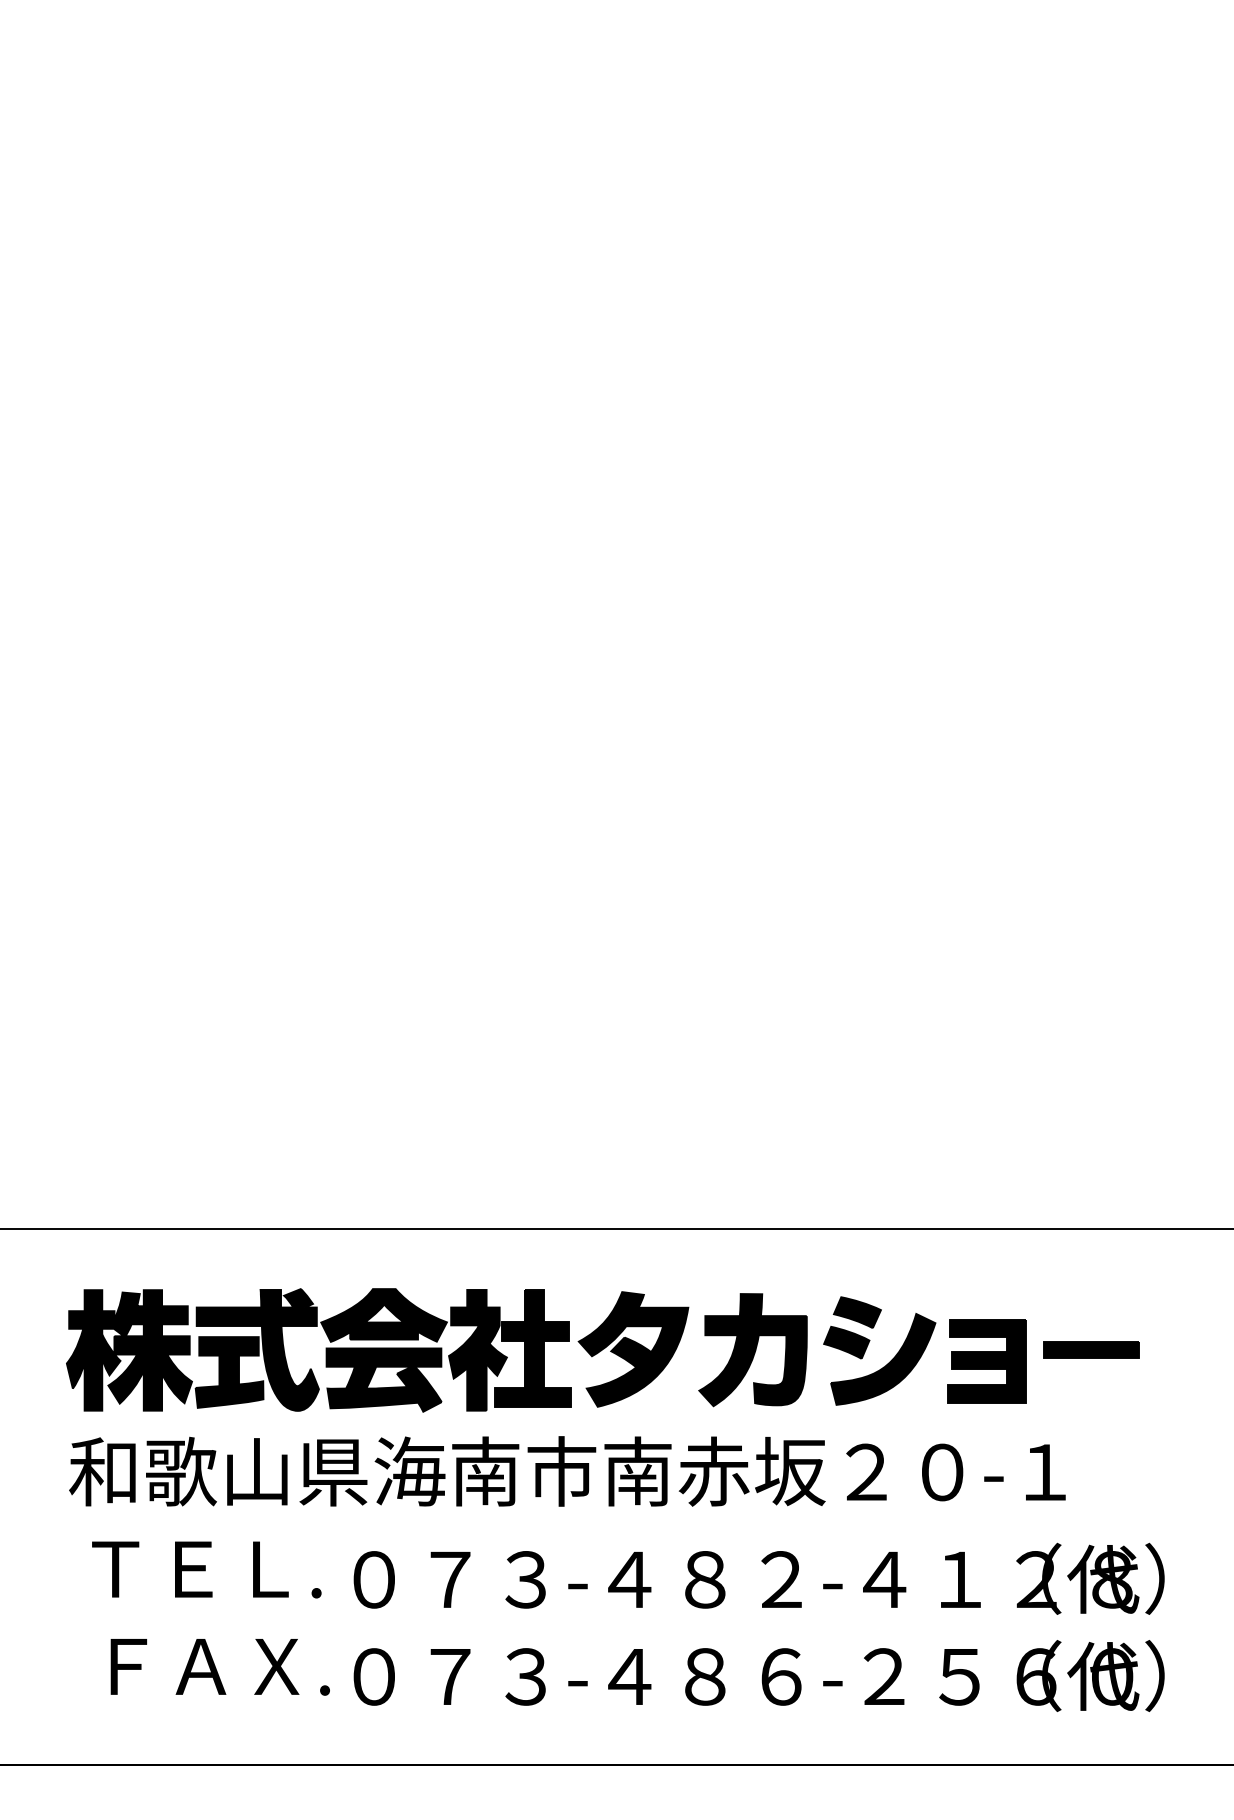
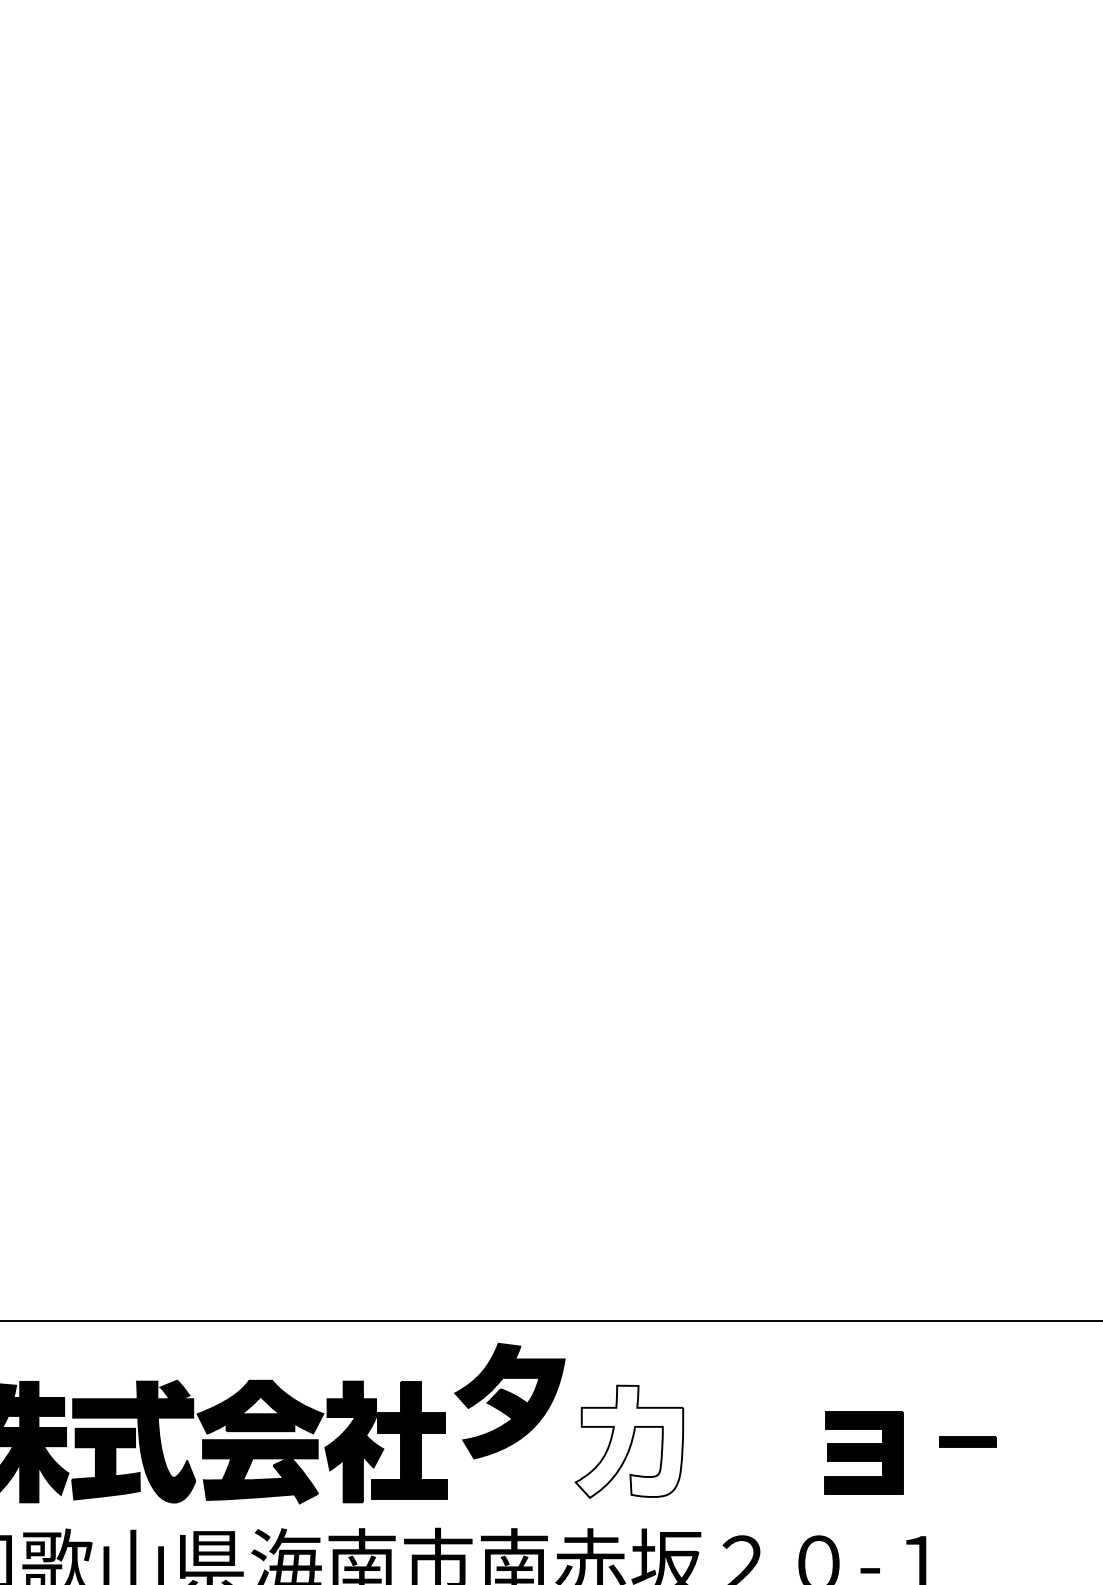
part: (868, 1345) -> (744, 1437), removed
part: (633, 1349) -> (509, 1401), moved
part: (1091, 1349) -> (967, 1441), size x0.6
fill: (752, 1350) -> (628, 1442), removed

